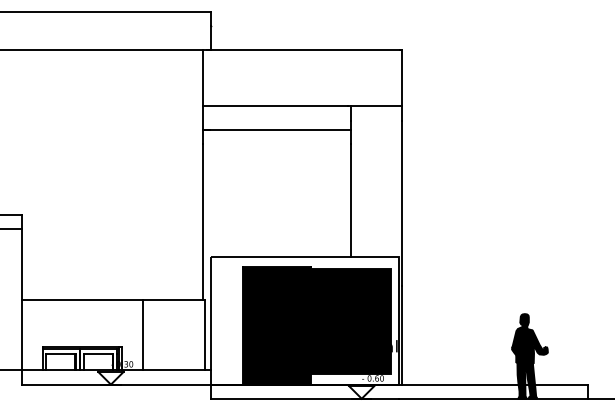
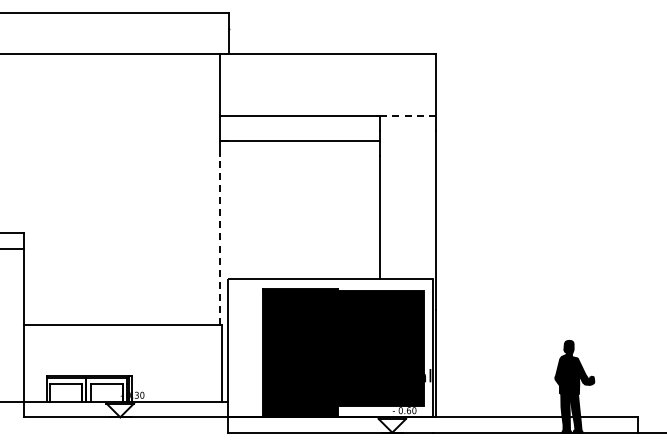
line: (376, 106) -> (408, 115), solid -> dashed
line: (203, 221) -> (220, 240), solid -> dashed
line: (142, 335) -> (154, 363), removed

